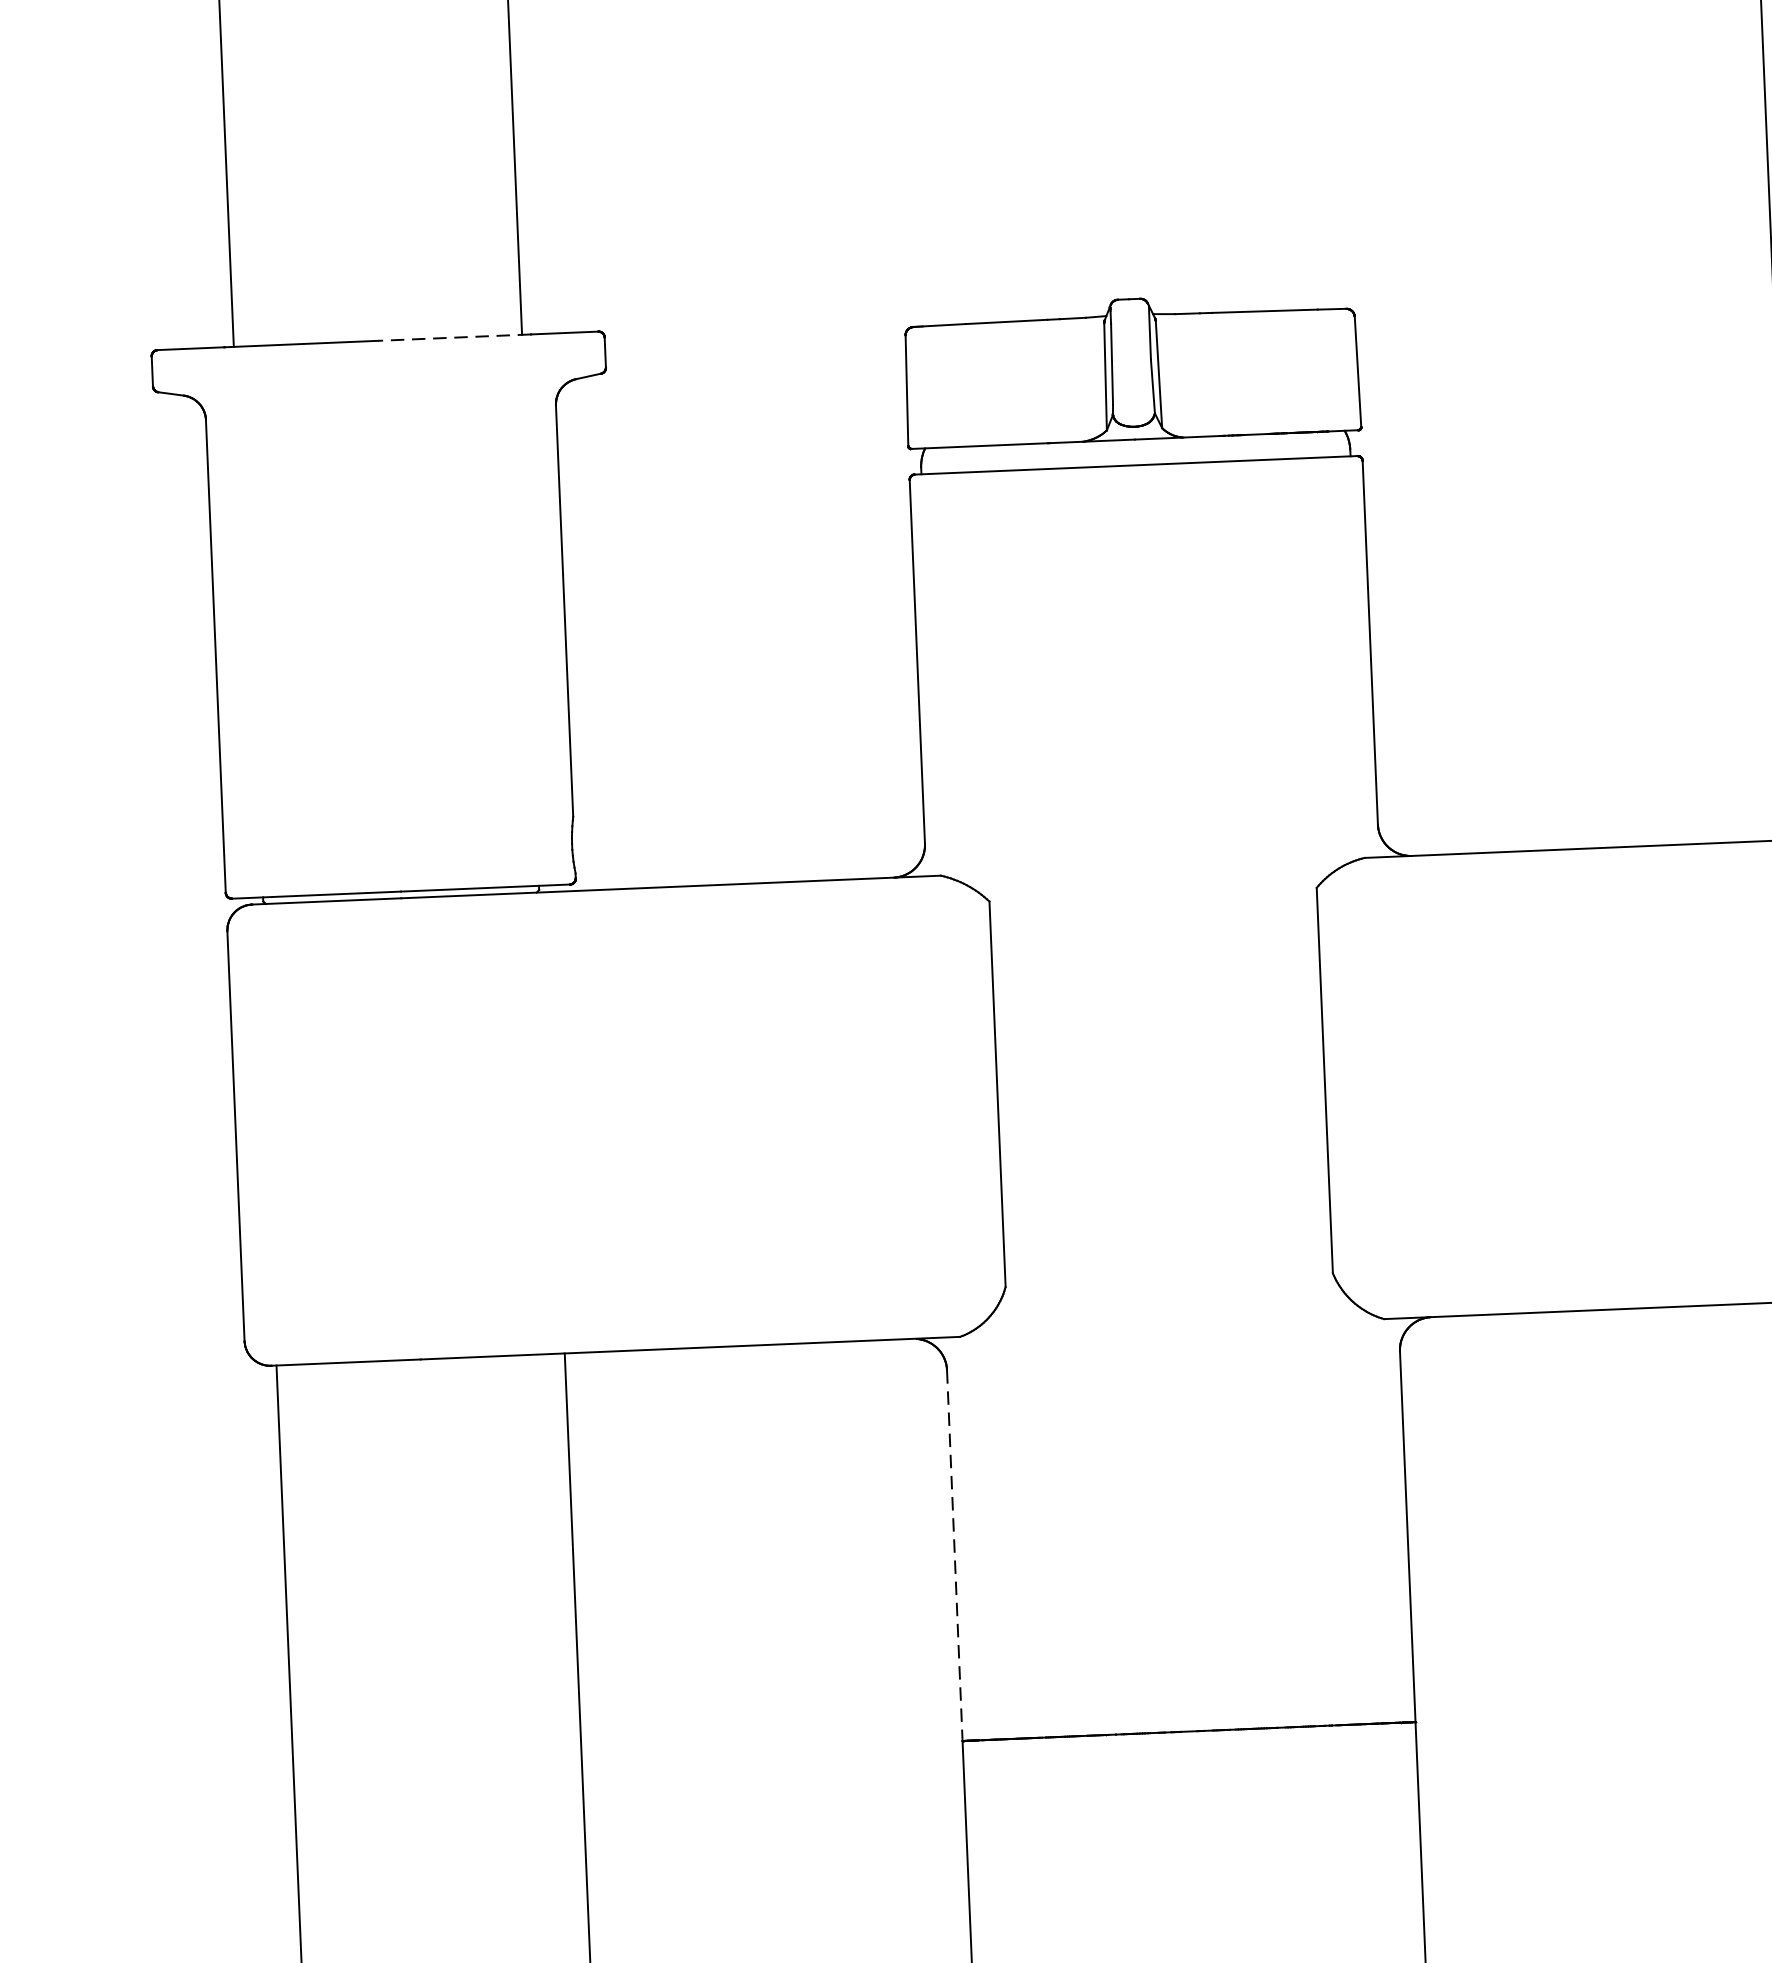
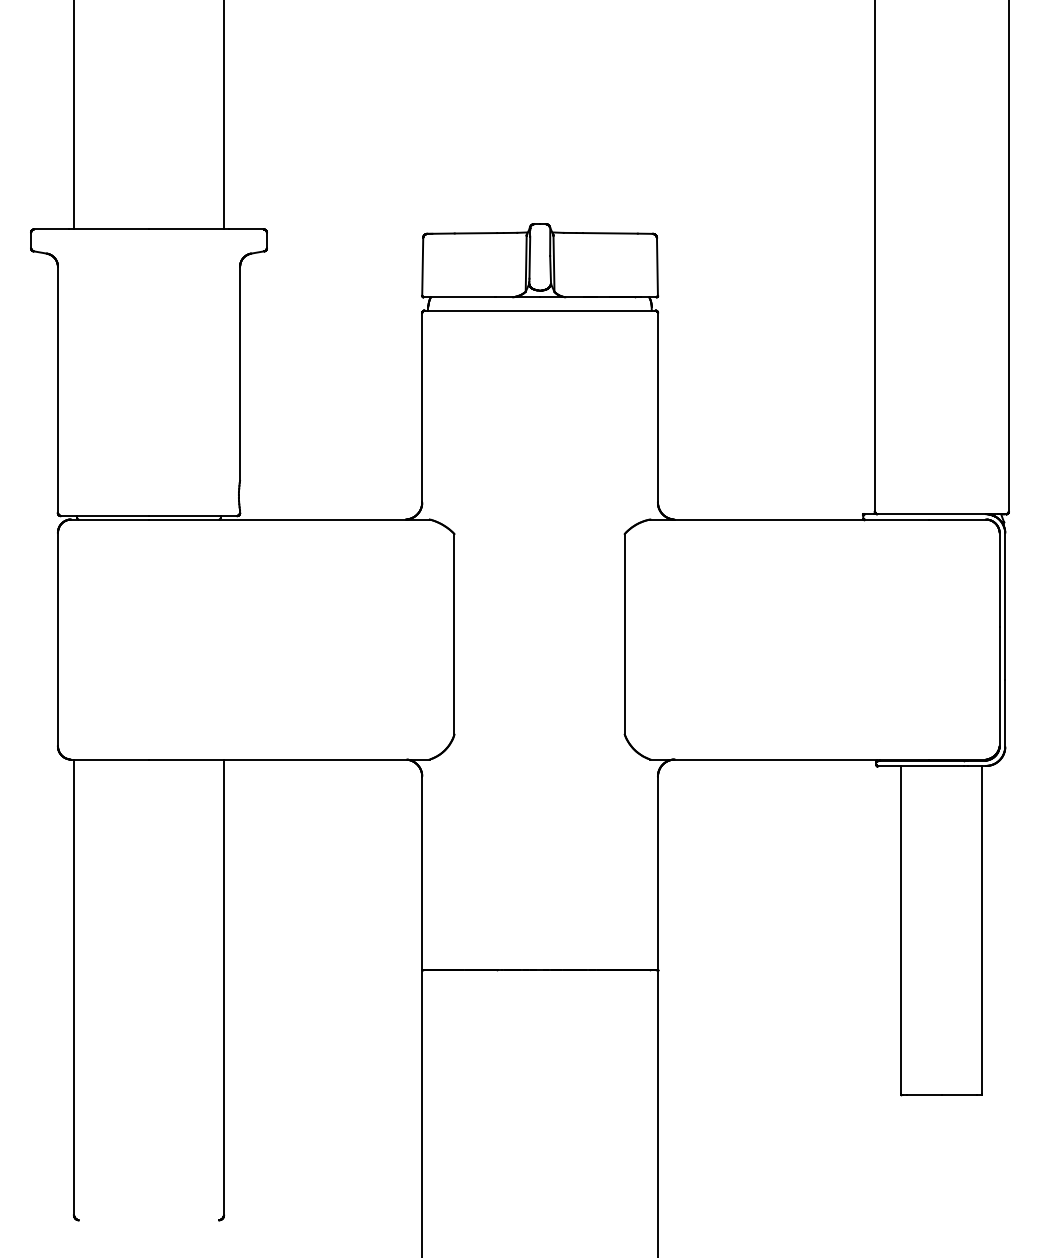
line: (453, 337) -> (188, 229), dashed -> solid
line: (955, 1556) -> (422, 873), dashed -> solid

